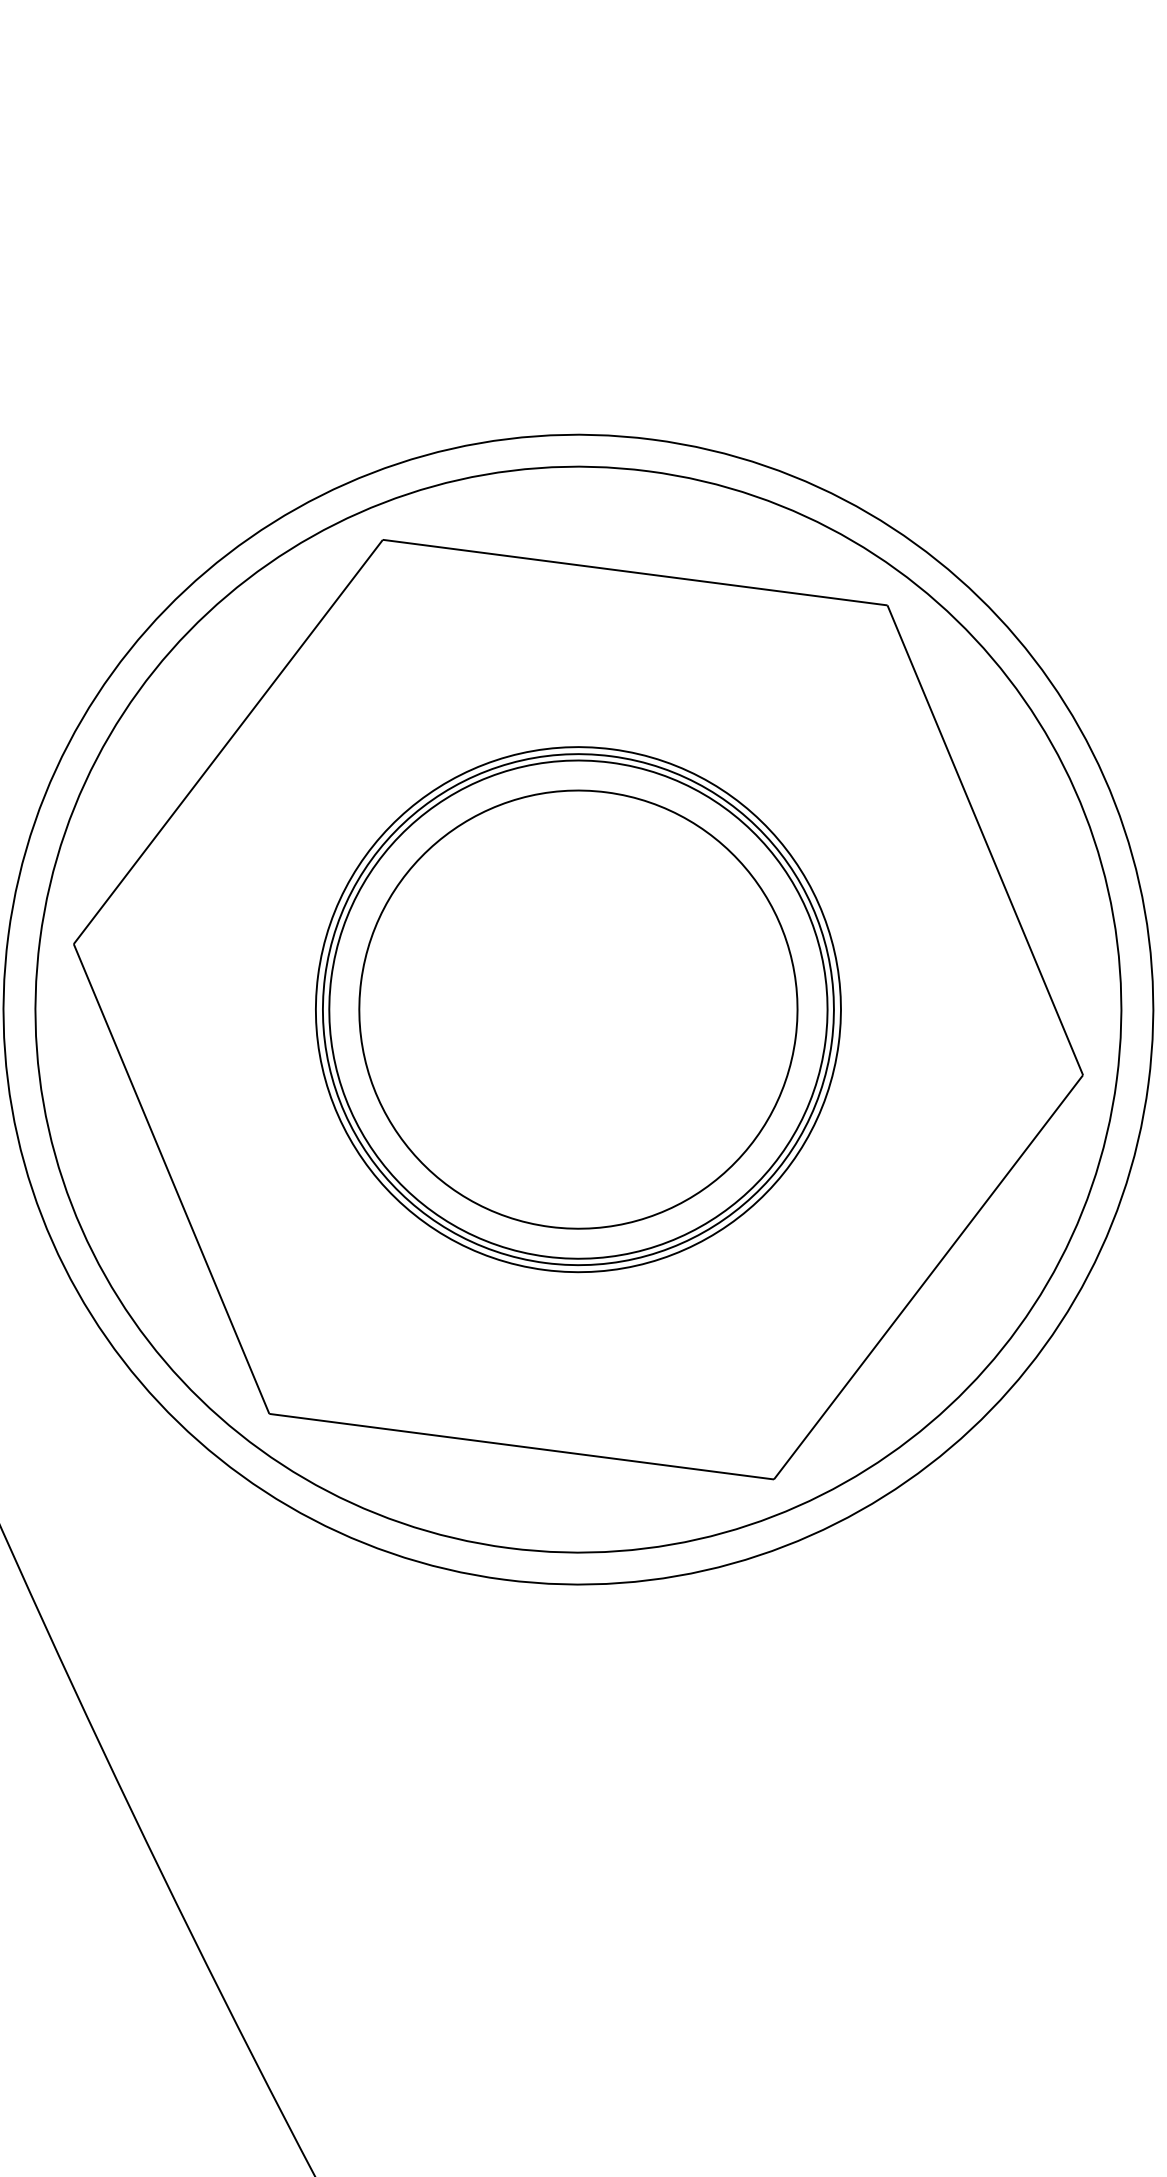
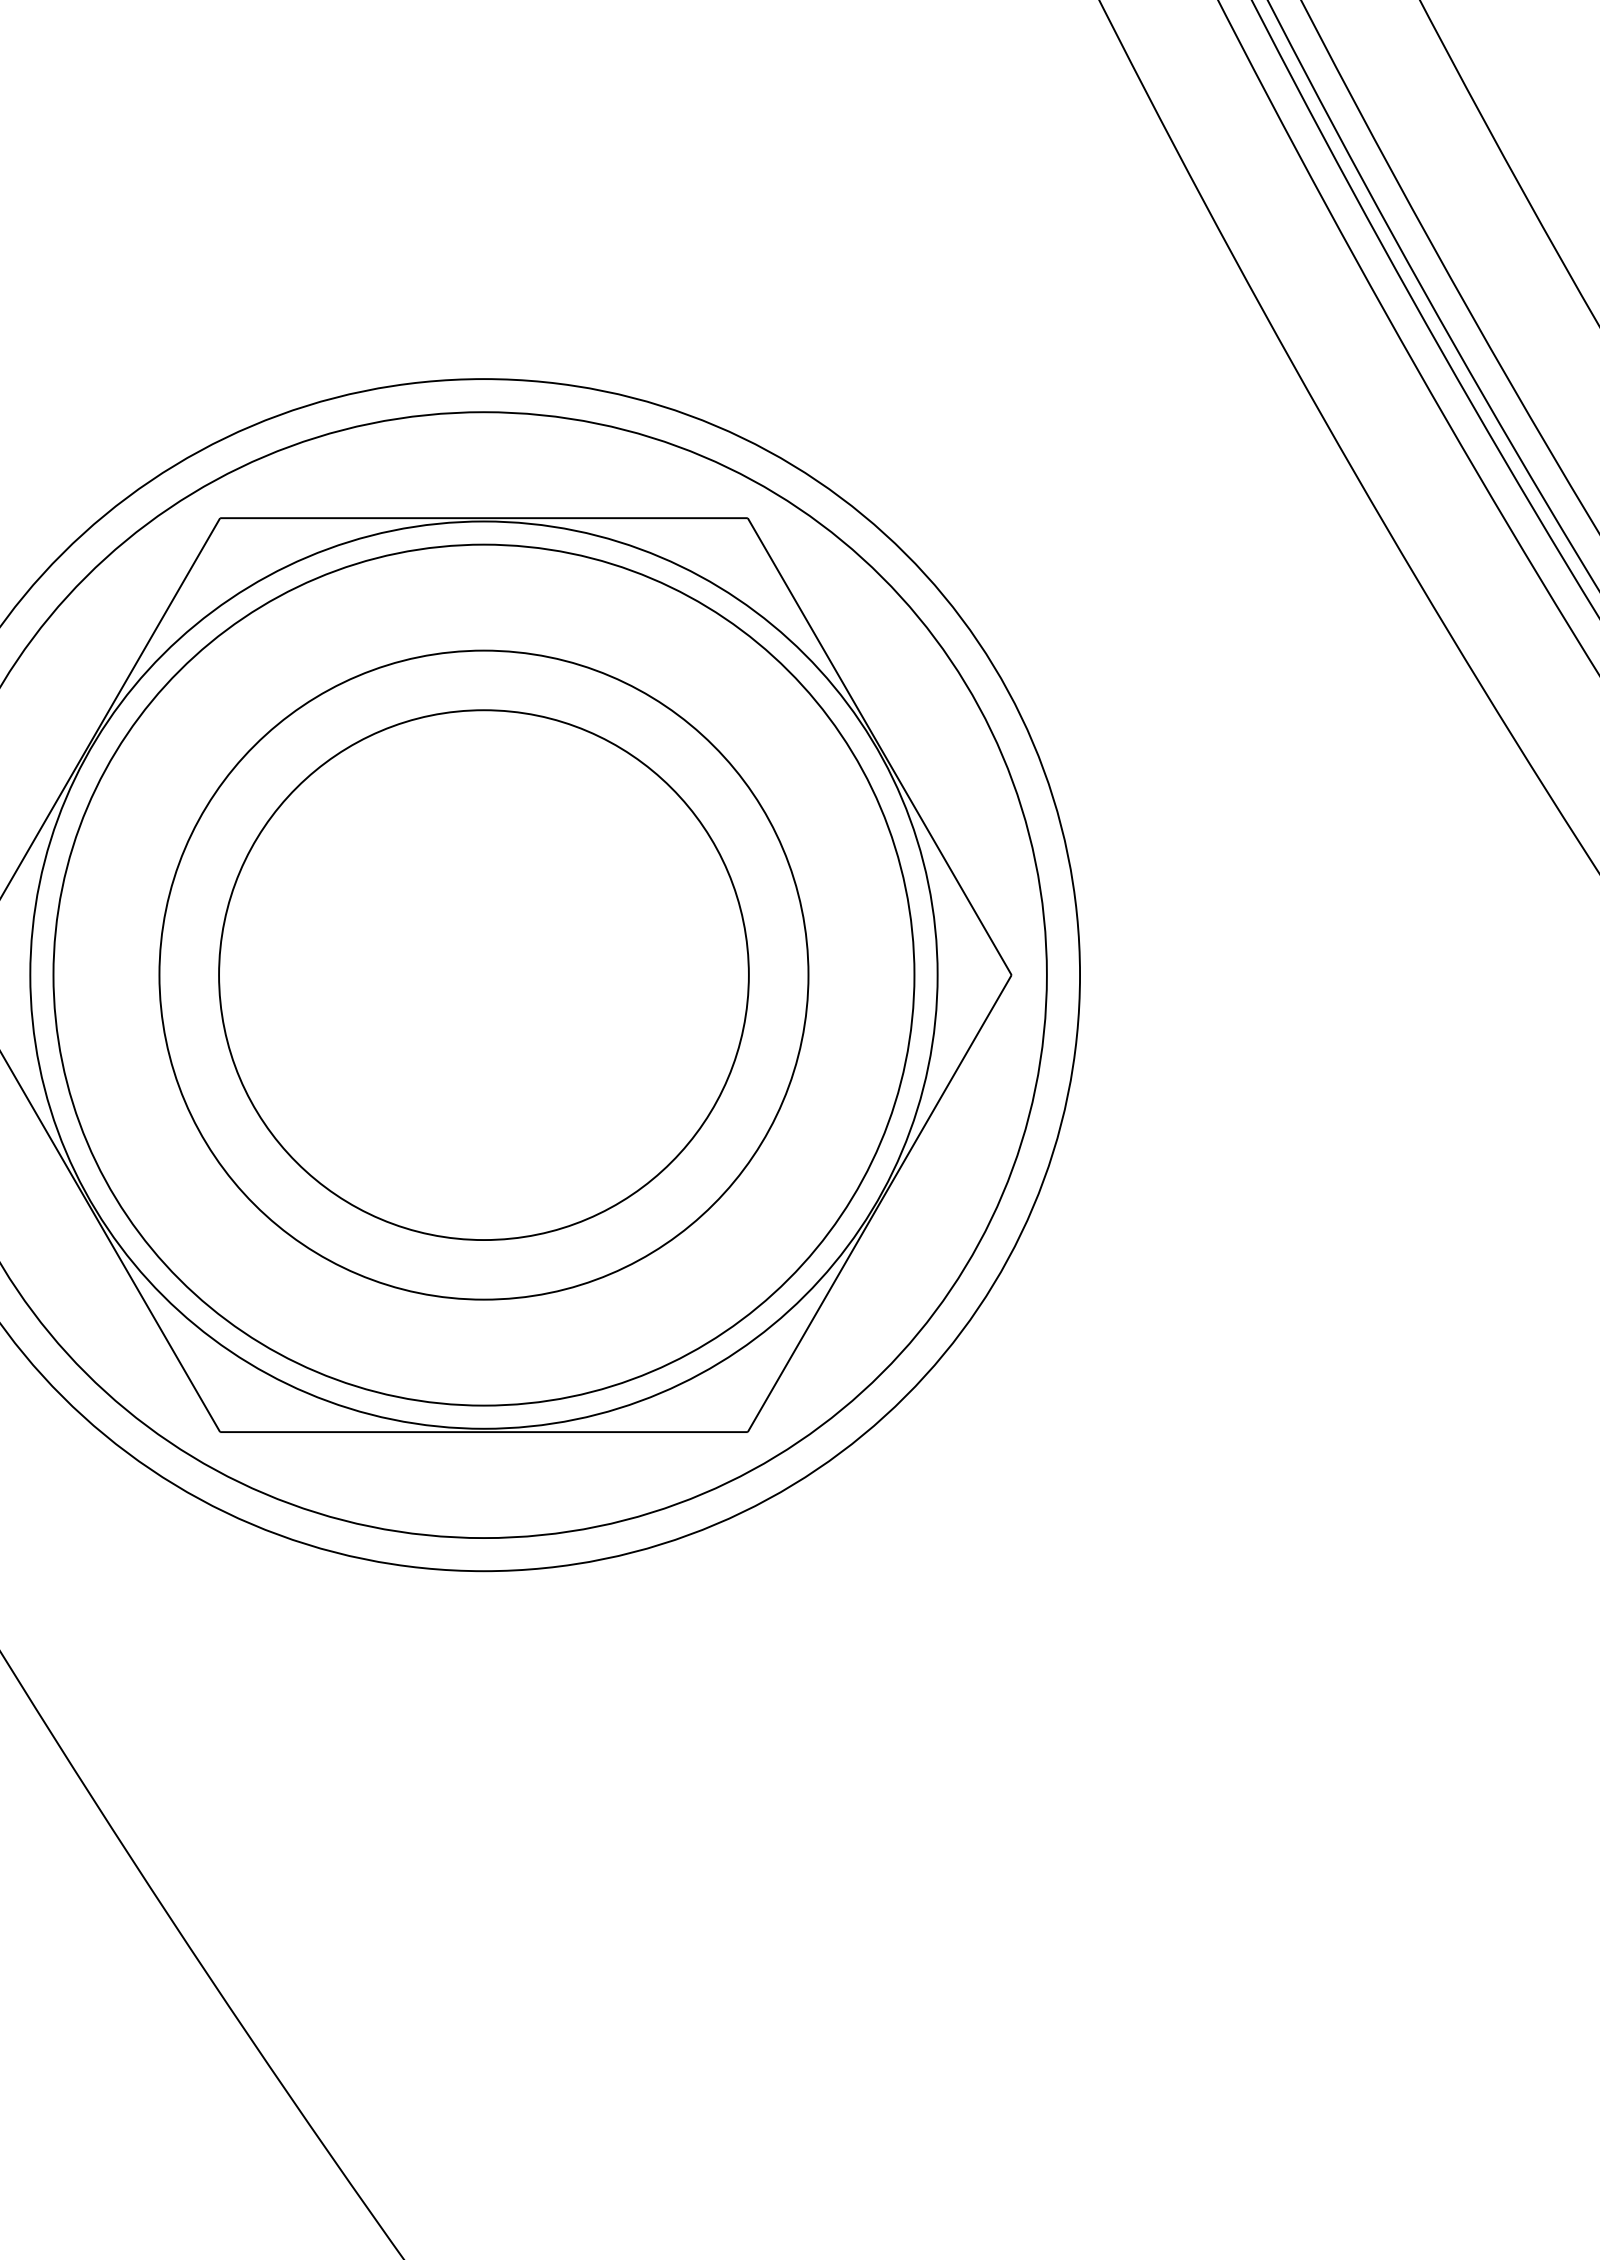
circle: (578, 1008) -> (483, 974), size x1.43
circle: (578, 1008) -> (483, 974), size x1.67
circle: (578, 1008) -> (483, 974), size x1.67

